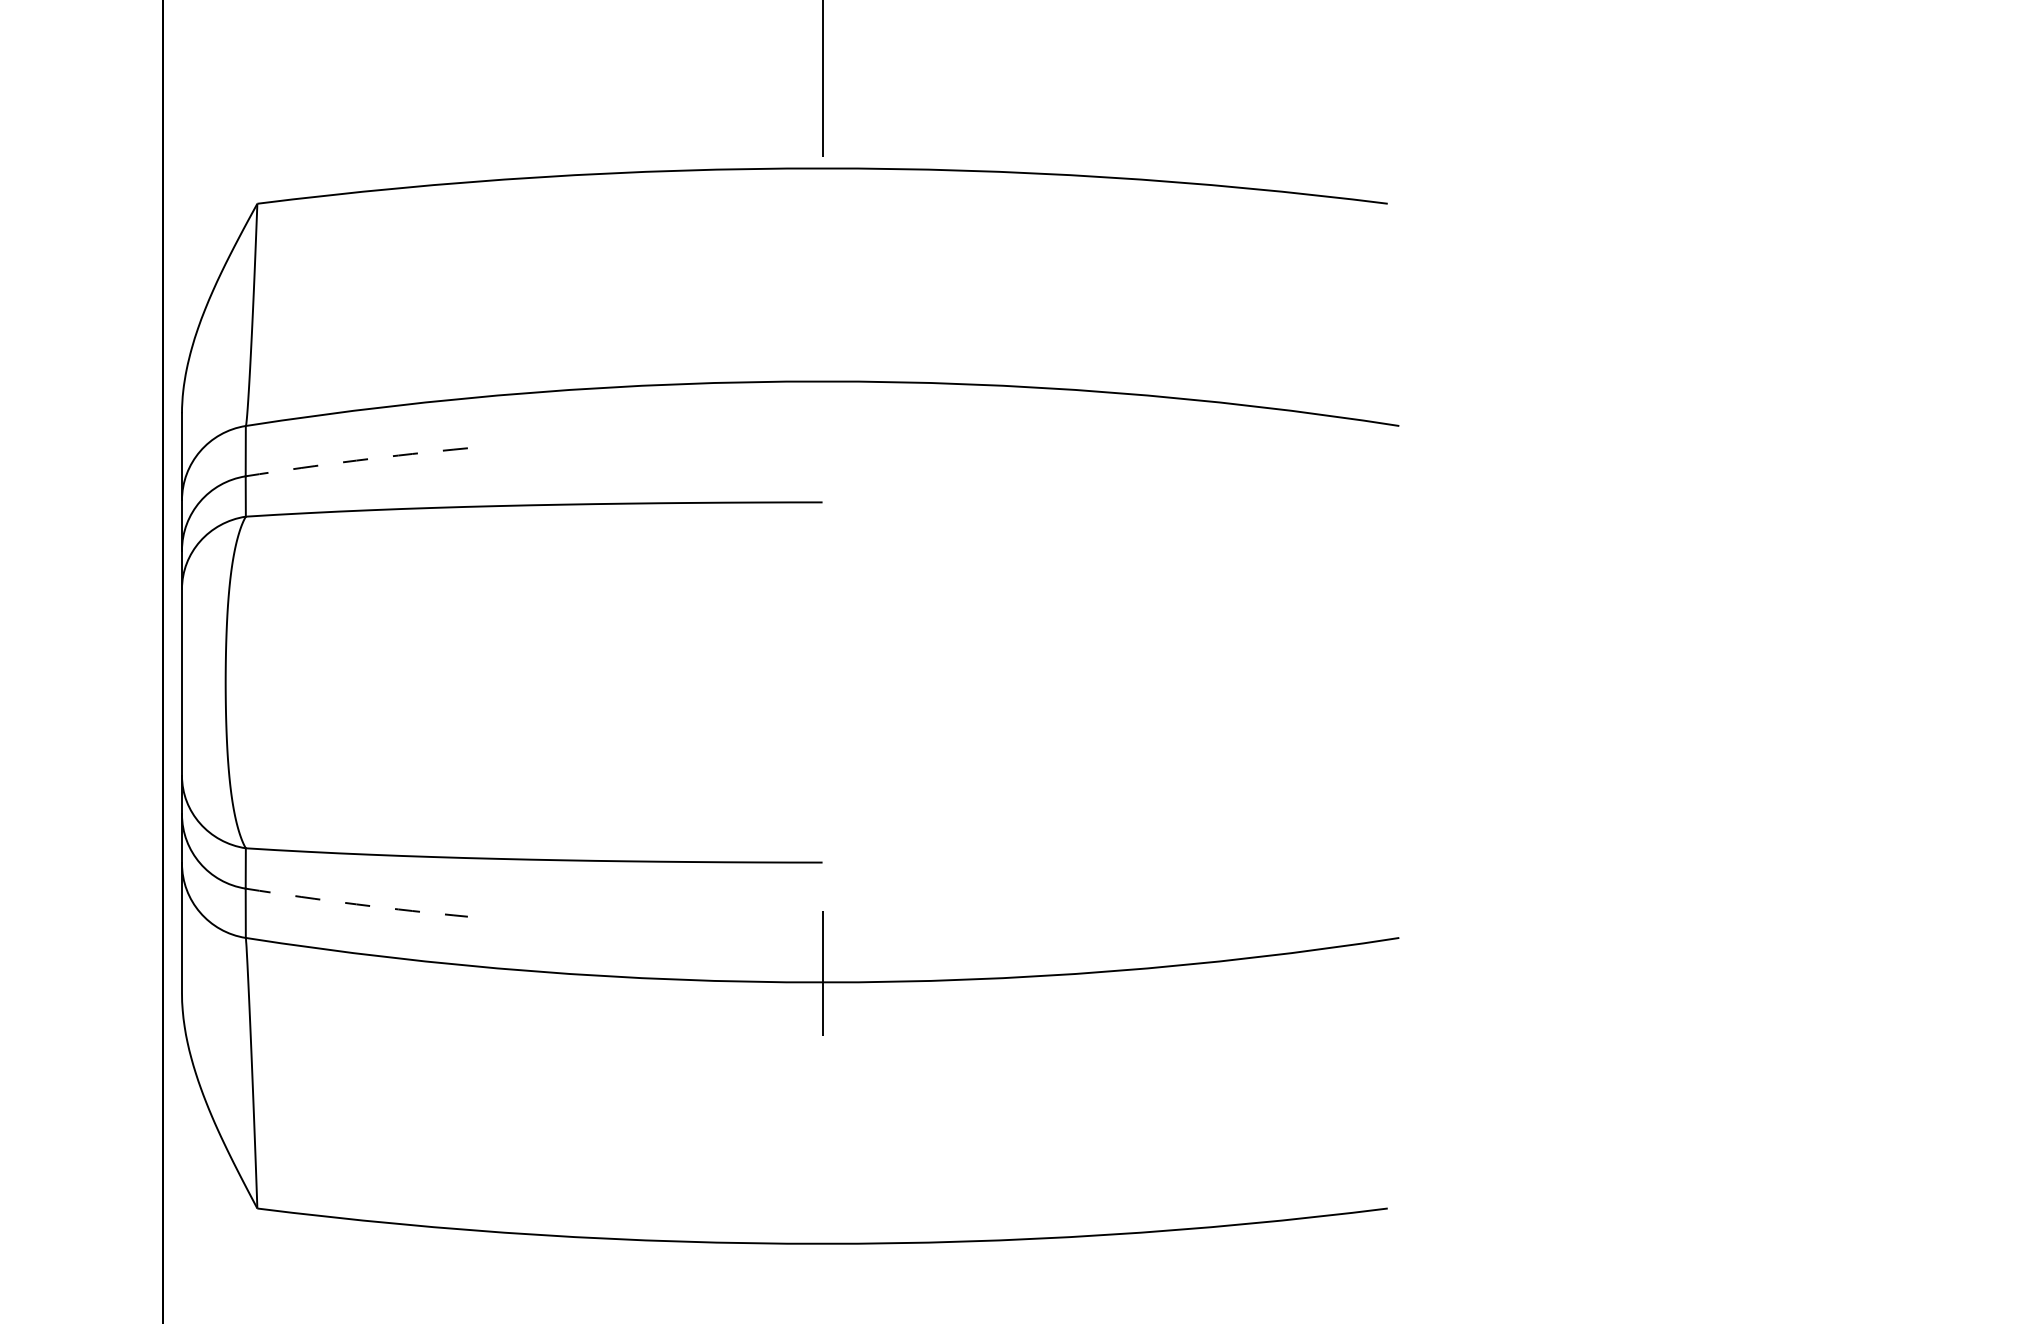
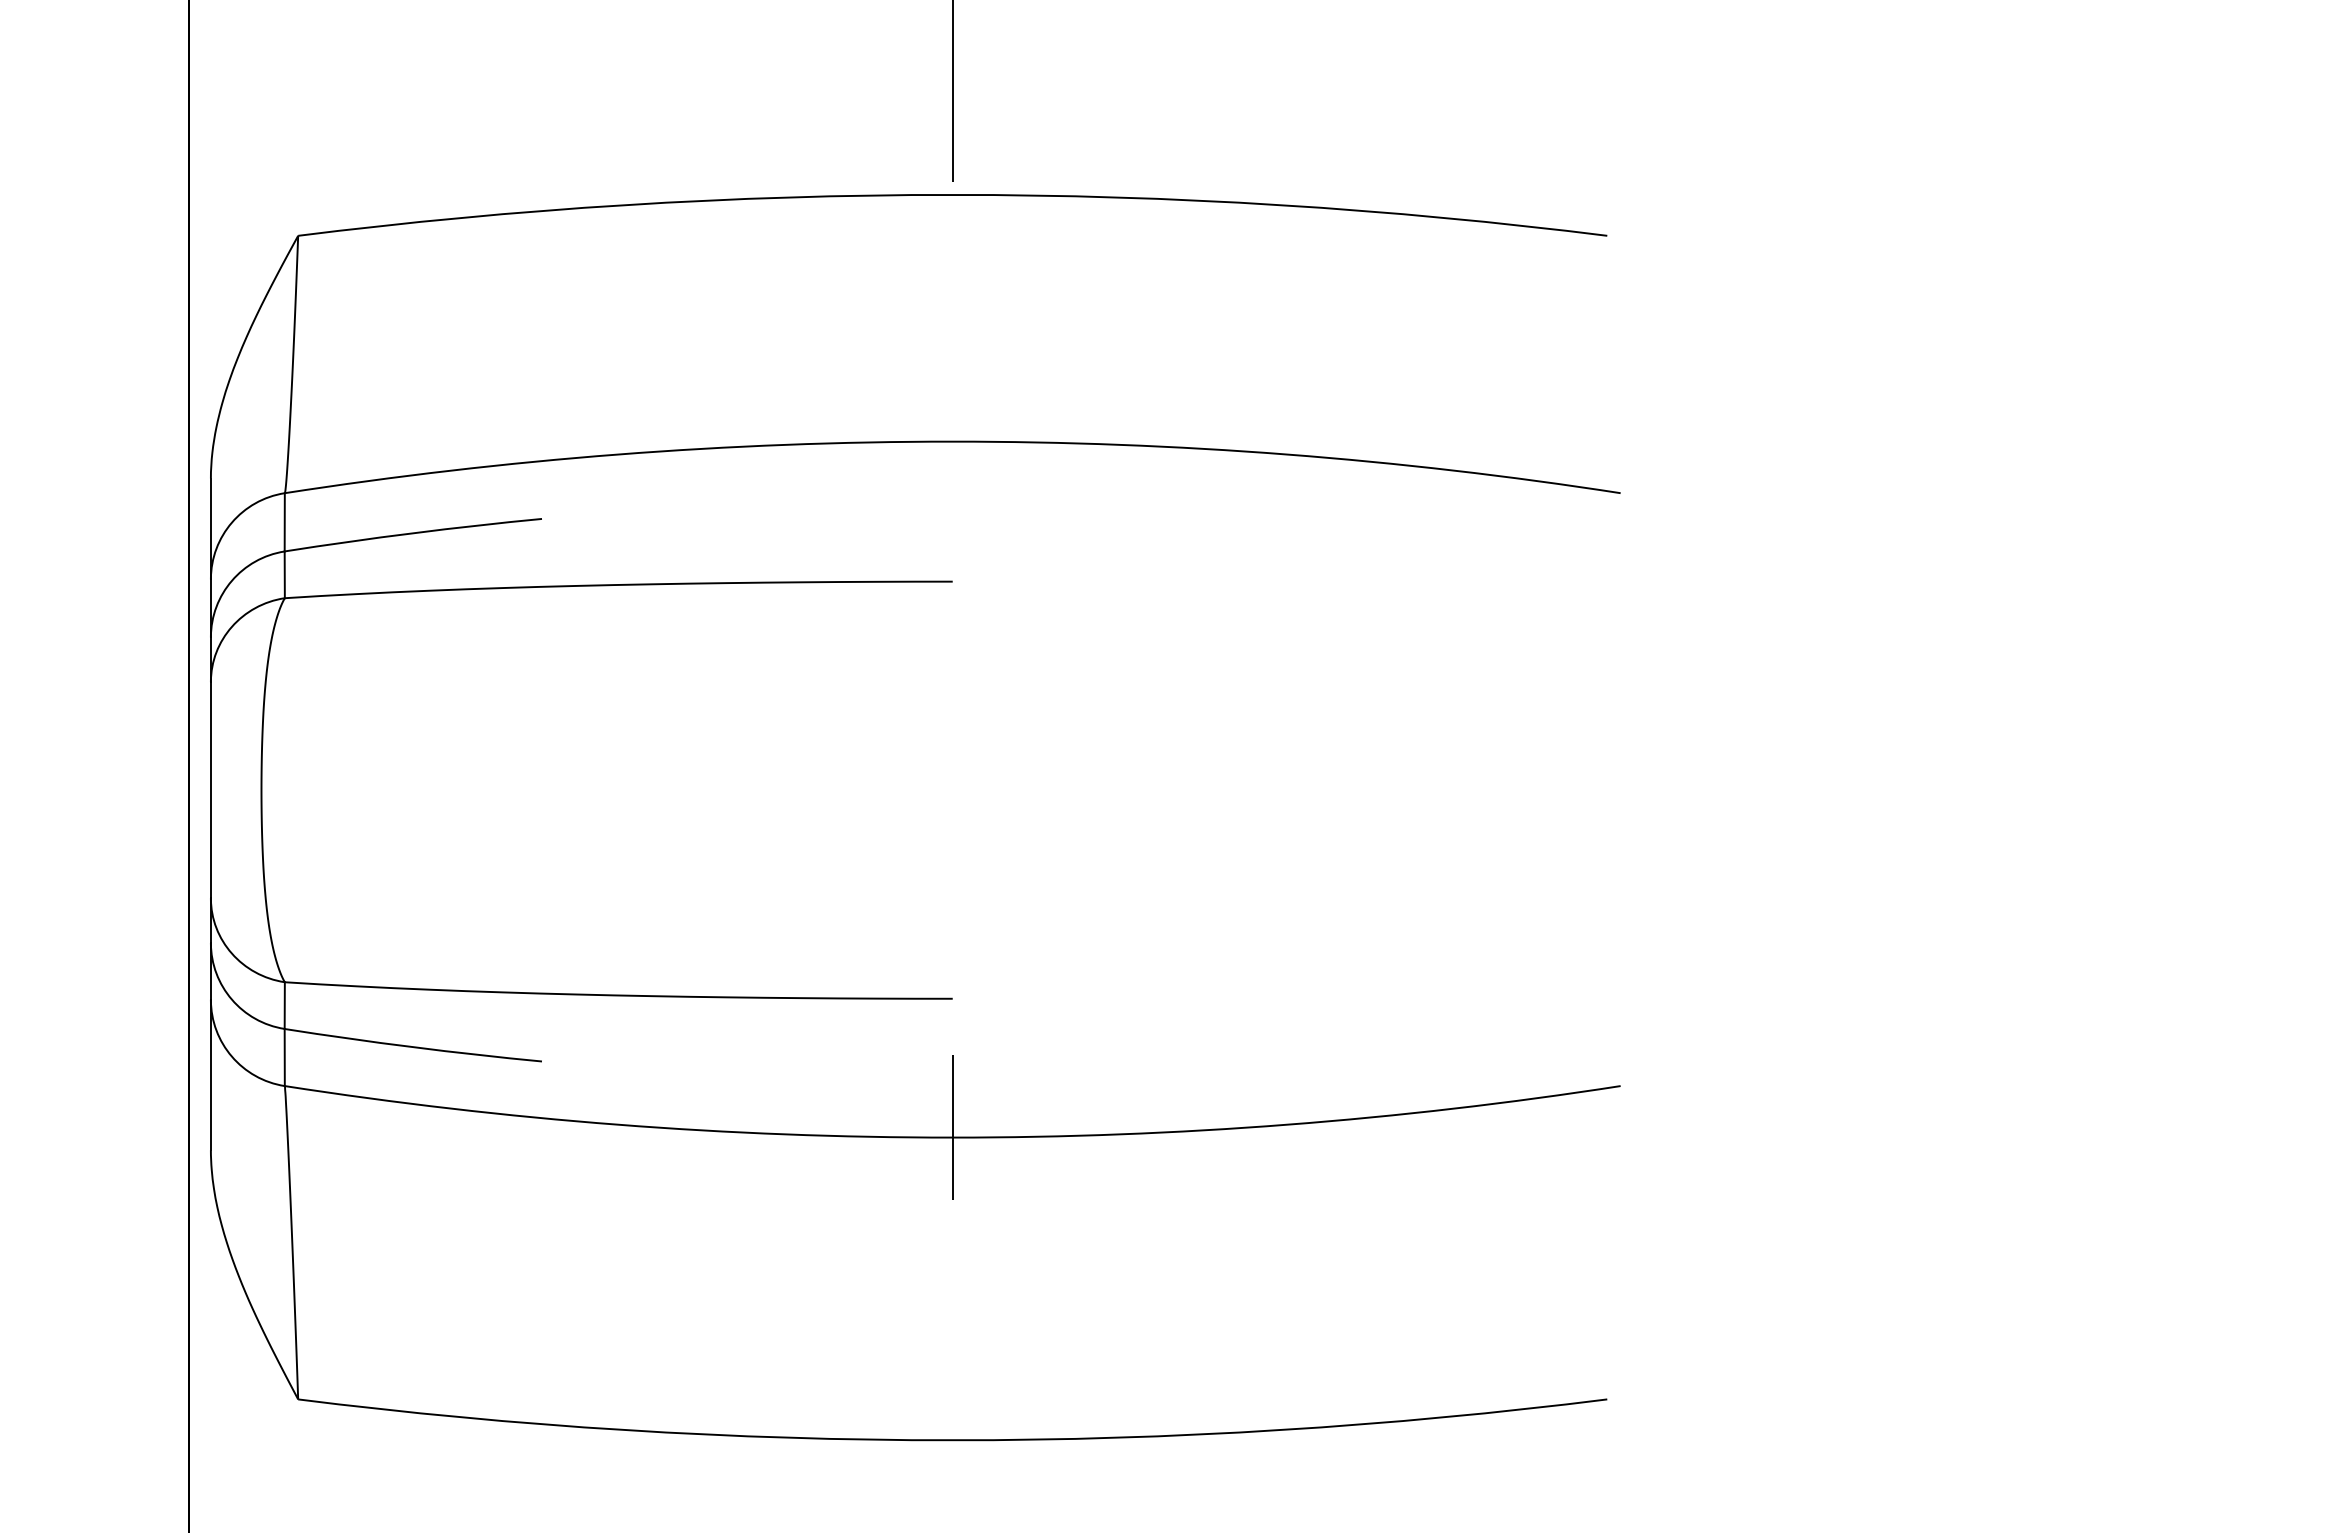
arc: (356, 460) -> (413, 533), dashed -> solid
arc: (356, 904) -> (413, 1047), dashed -> solid

